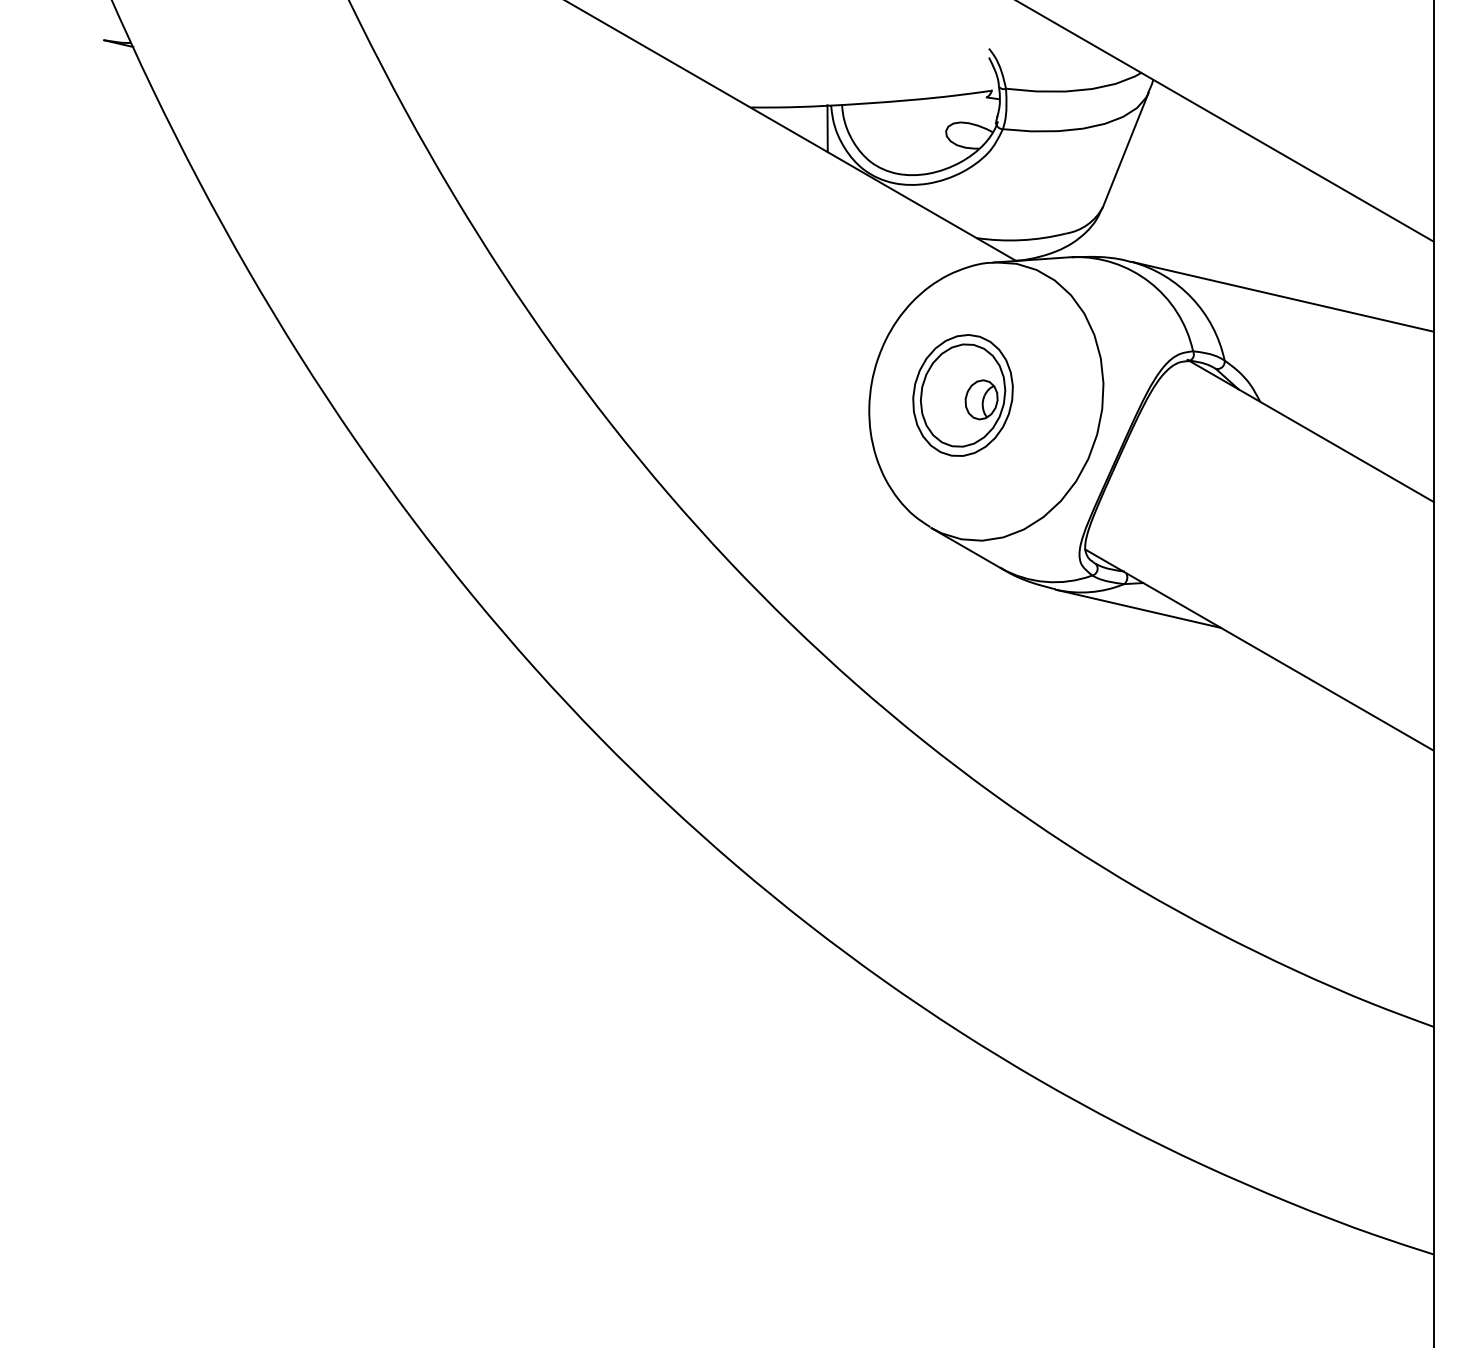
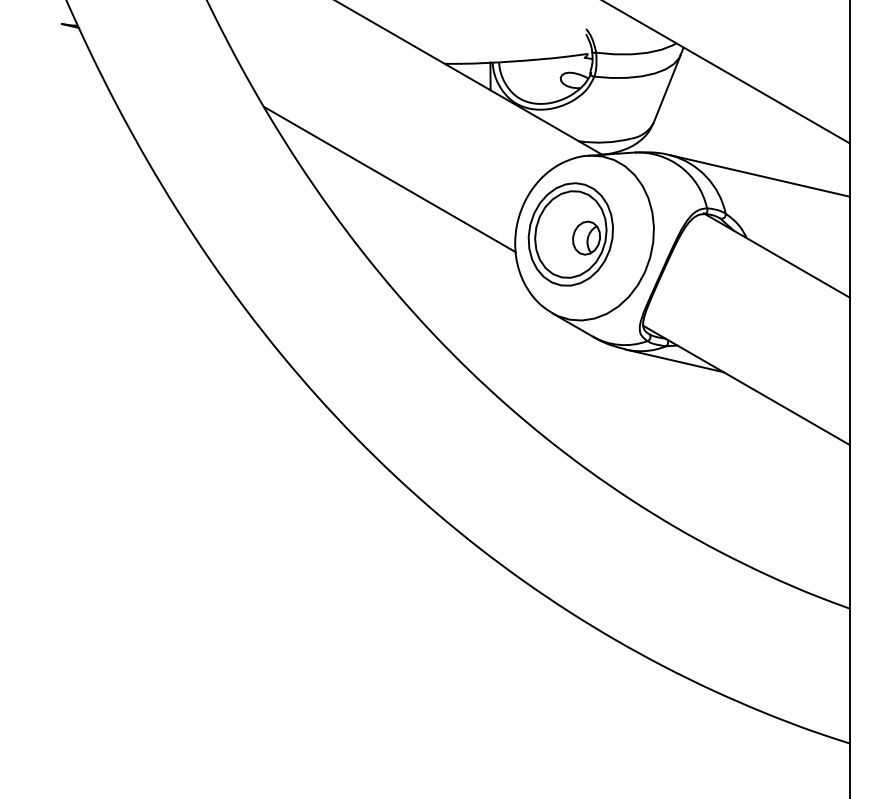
line: (657, 302) -> (389, 179), added
part: (962, 395) -> (570, 234), size x1.43

